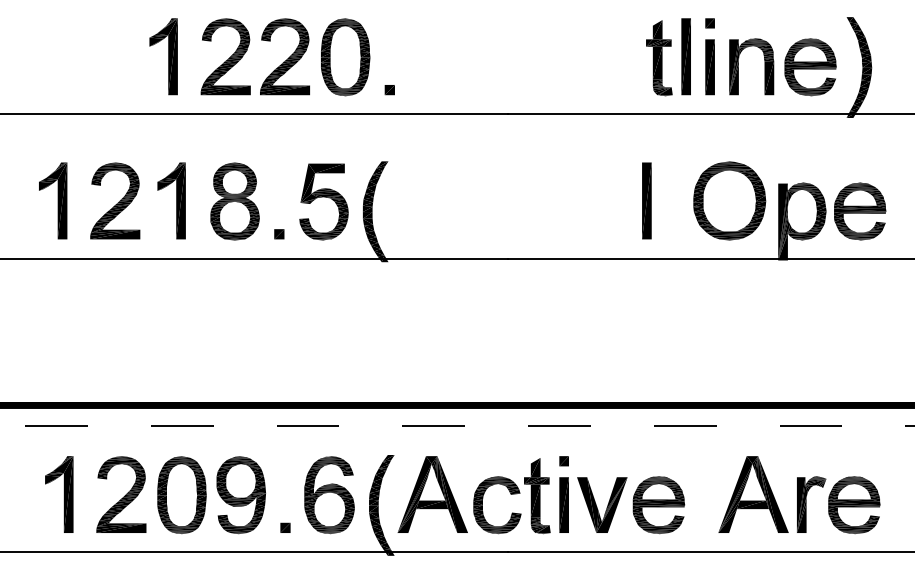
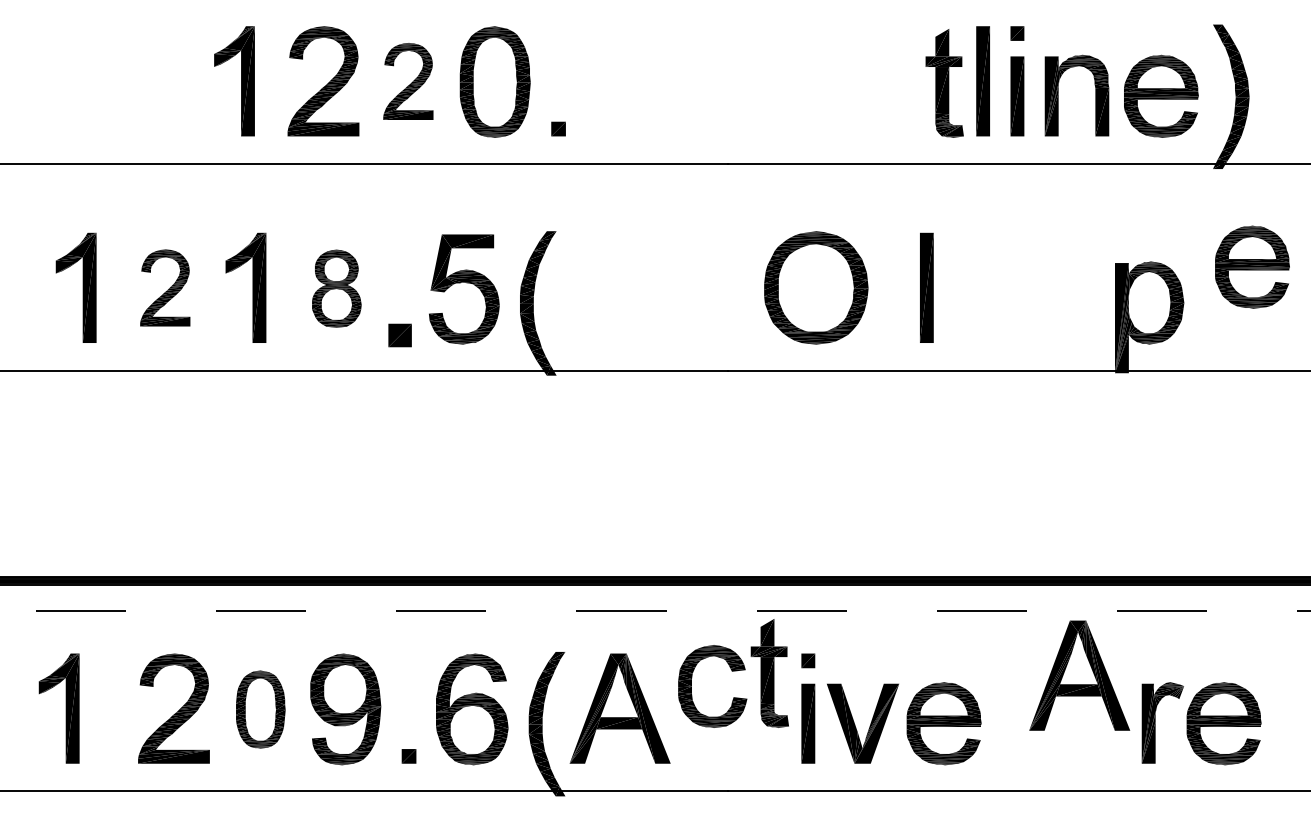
part: (284, 56) -> (407, 80), size x0.7
part: (115, 200) -> (165, 287), size x0.7
part: (729, 200) -> (815, 287), moved
part: (234, 201) -> (336, 288), size x0.7
part: (860, 211) -> (1252, 267), moved
part: (279, 234) -> (400, 335), size x1.6
part: (59, 494) -> (59, 708), moved
part: (753, 494) -> (1079, 675), moved
part: (181, 495) -> (260, 709), size x0.7
part: (511, 496) -> (732, 674), moved

